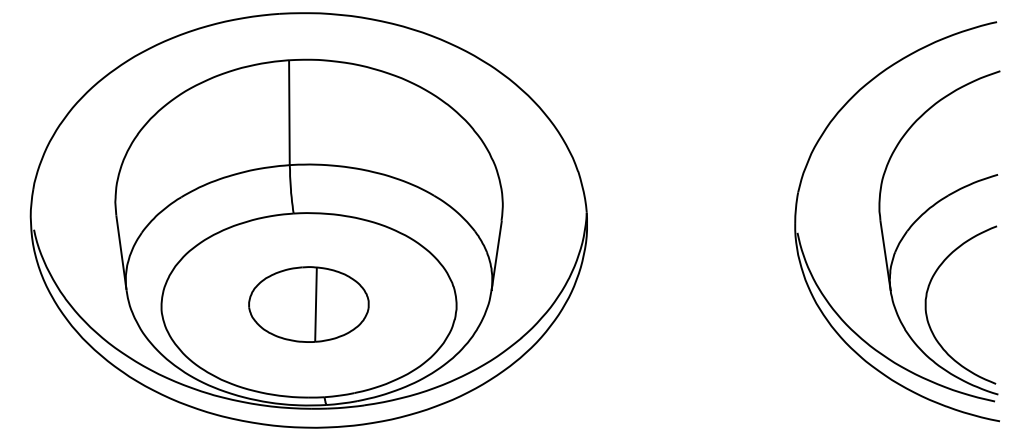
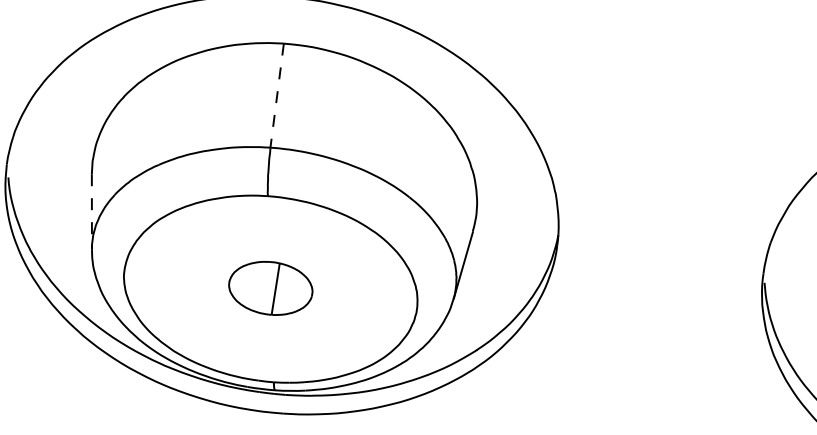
line: (289, 113) -> (277, 96), solid -> dashed
line: (121, 252) -> (92, 211), solid -> dashed
part: (308, 304) -> (270, 288), size x0.7

